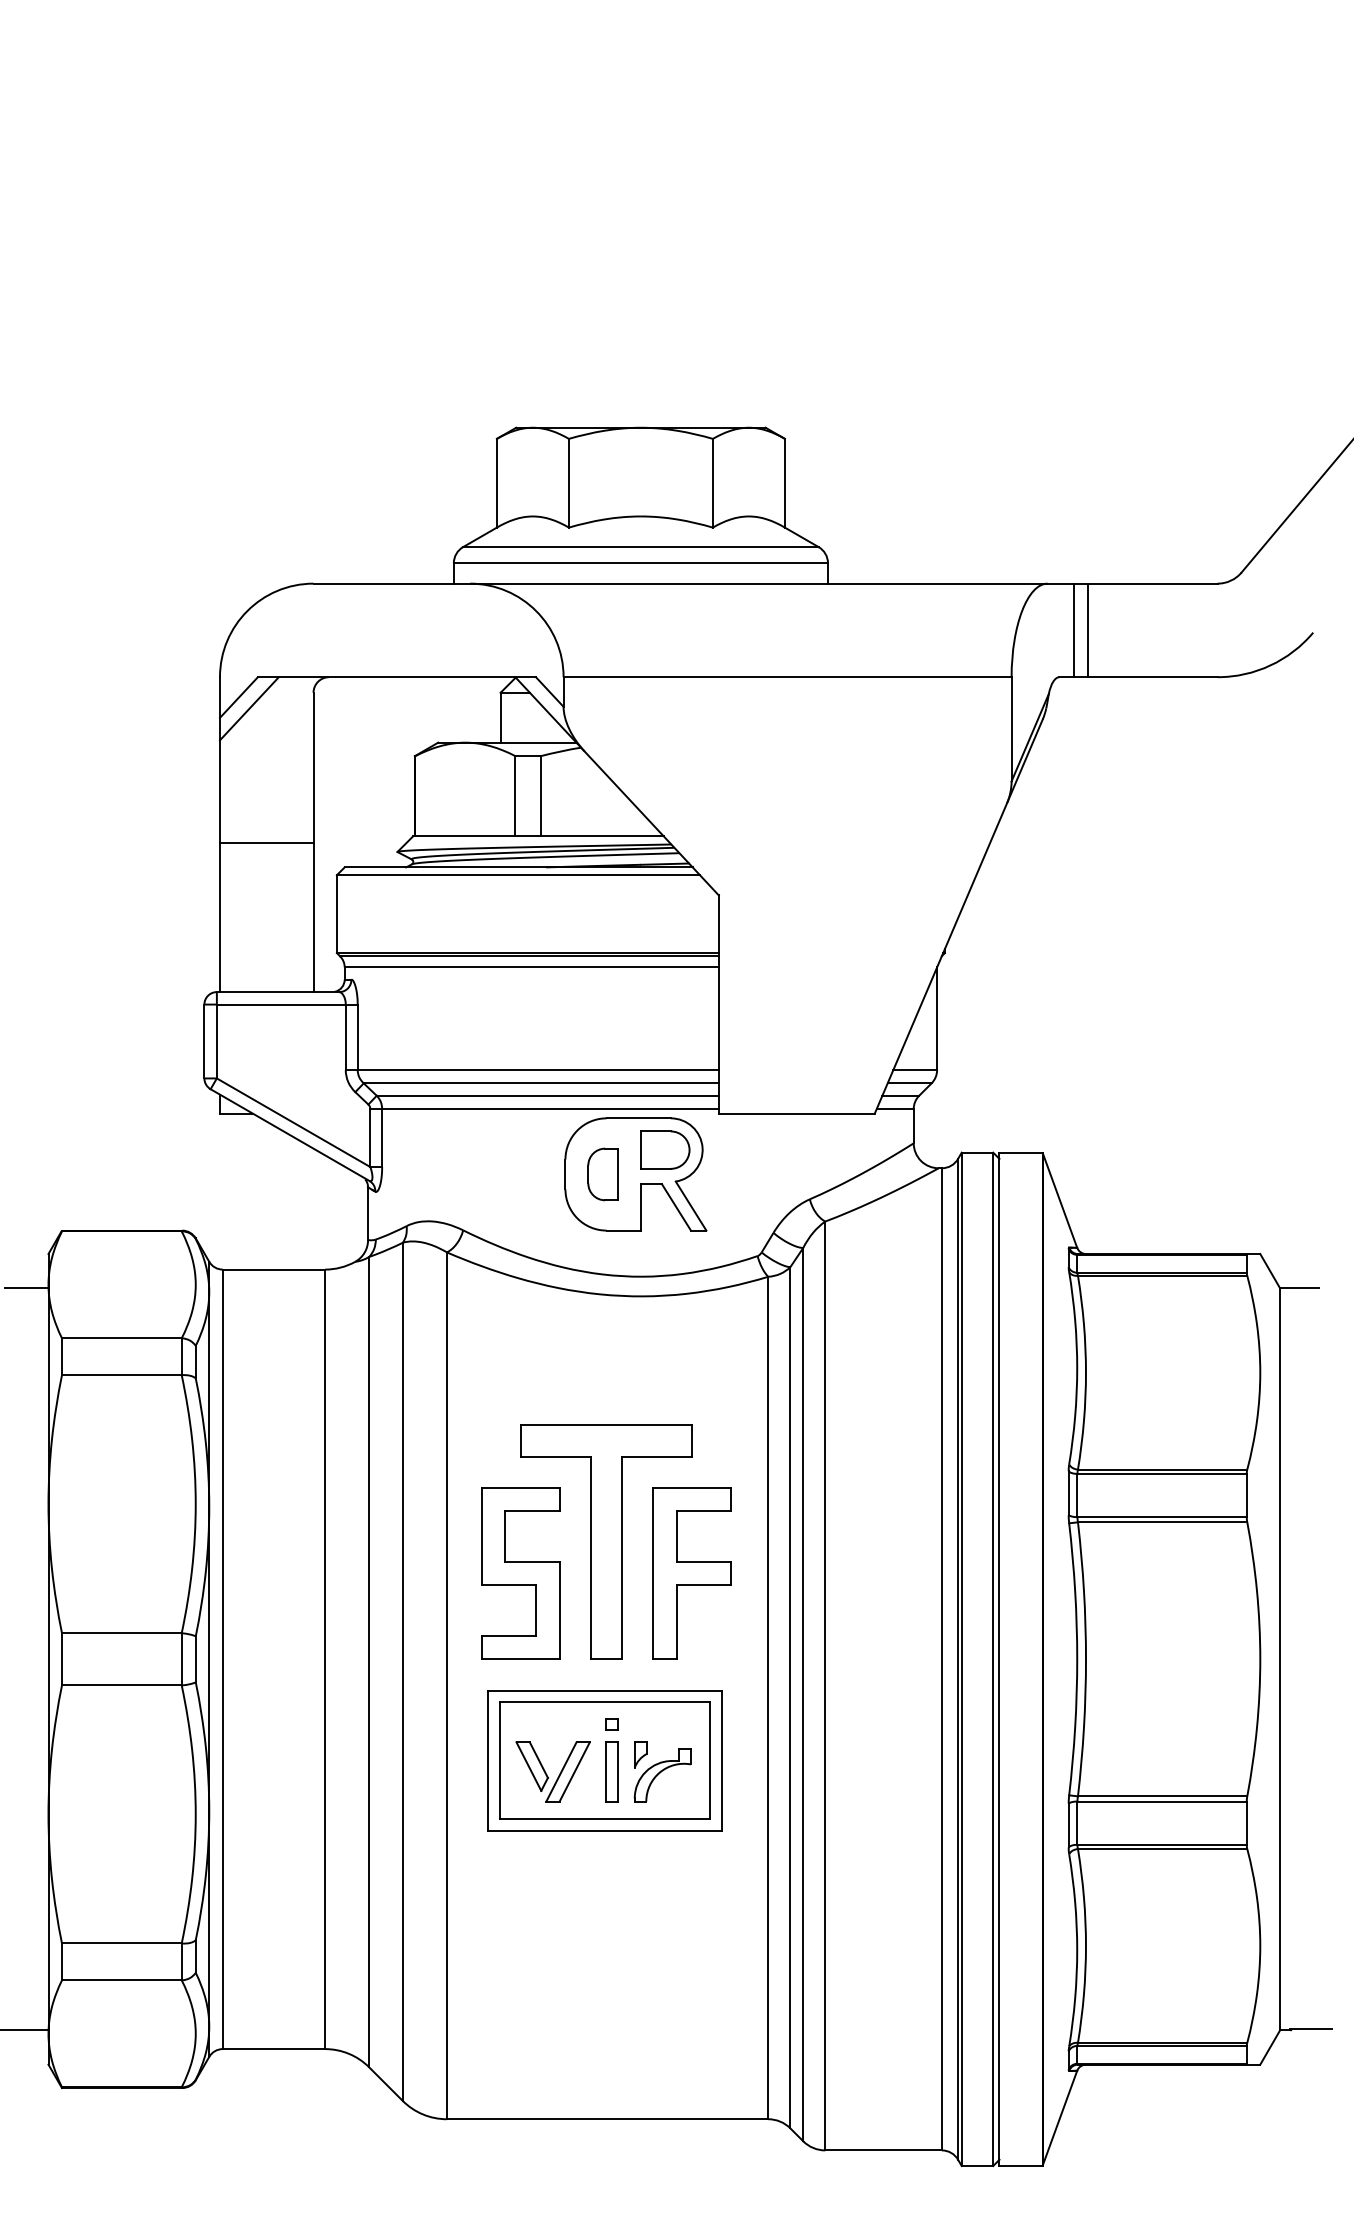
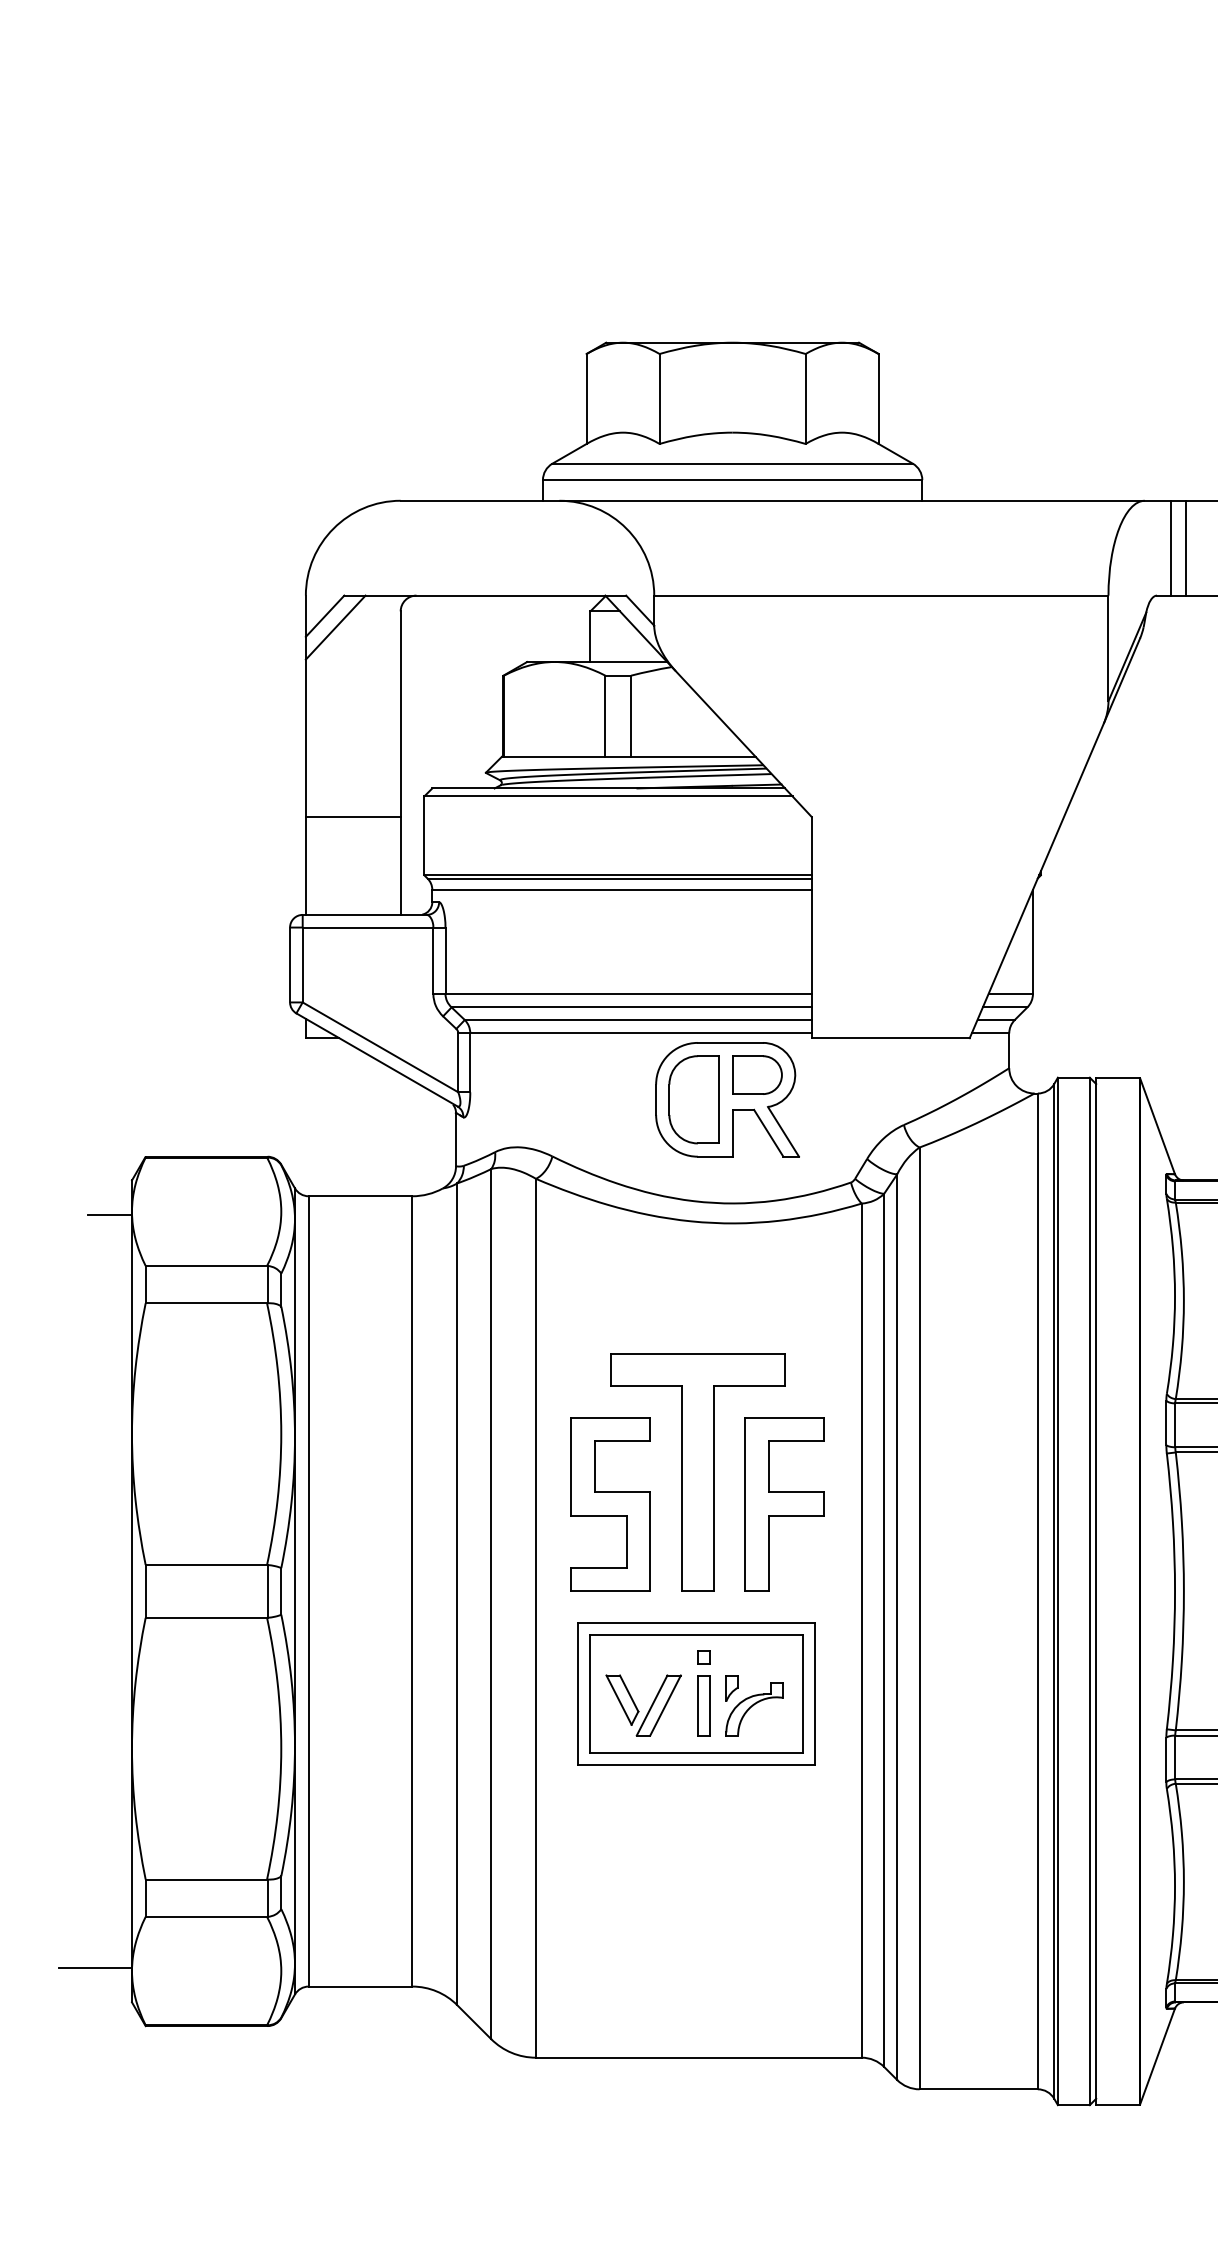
line: (266, 843) -> (353, 816), moved
part: (602, 1174) -> (693, 1099), size x1.67

